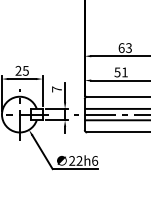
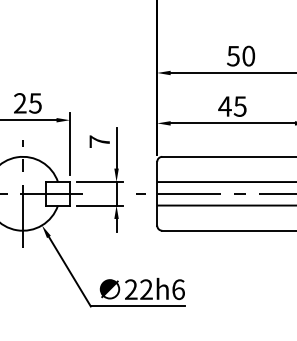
text: (124, 47) -> (239, 54), 63 -> 50
text: (120, 72) -> (231, 106), 51 -> 45

